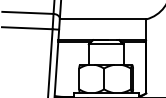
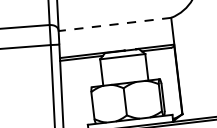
line: (102, 19) -> (114, 24), solid -> dashed

